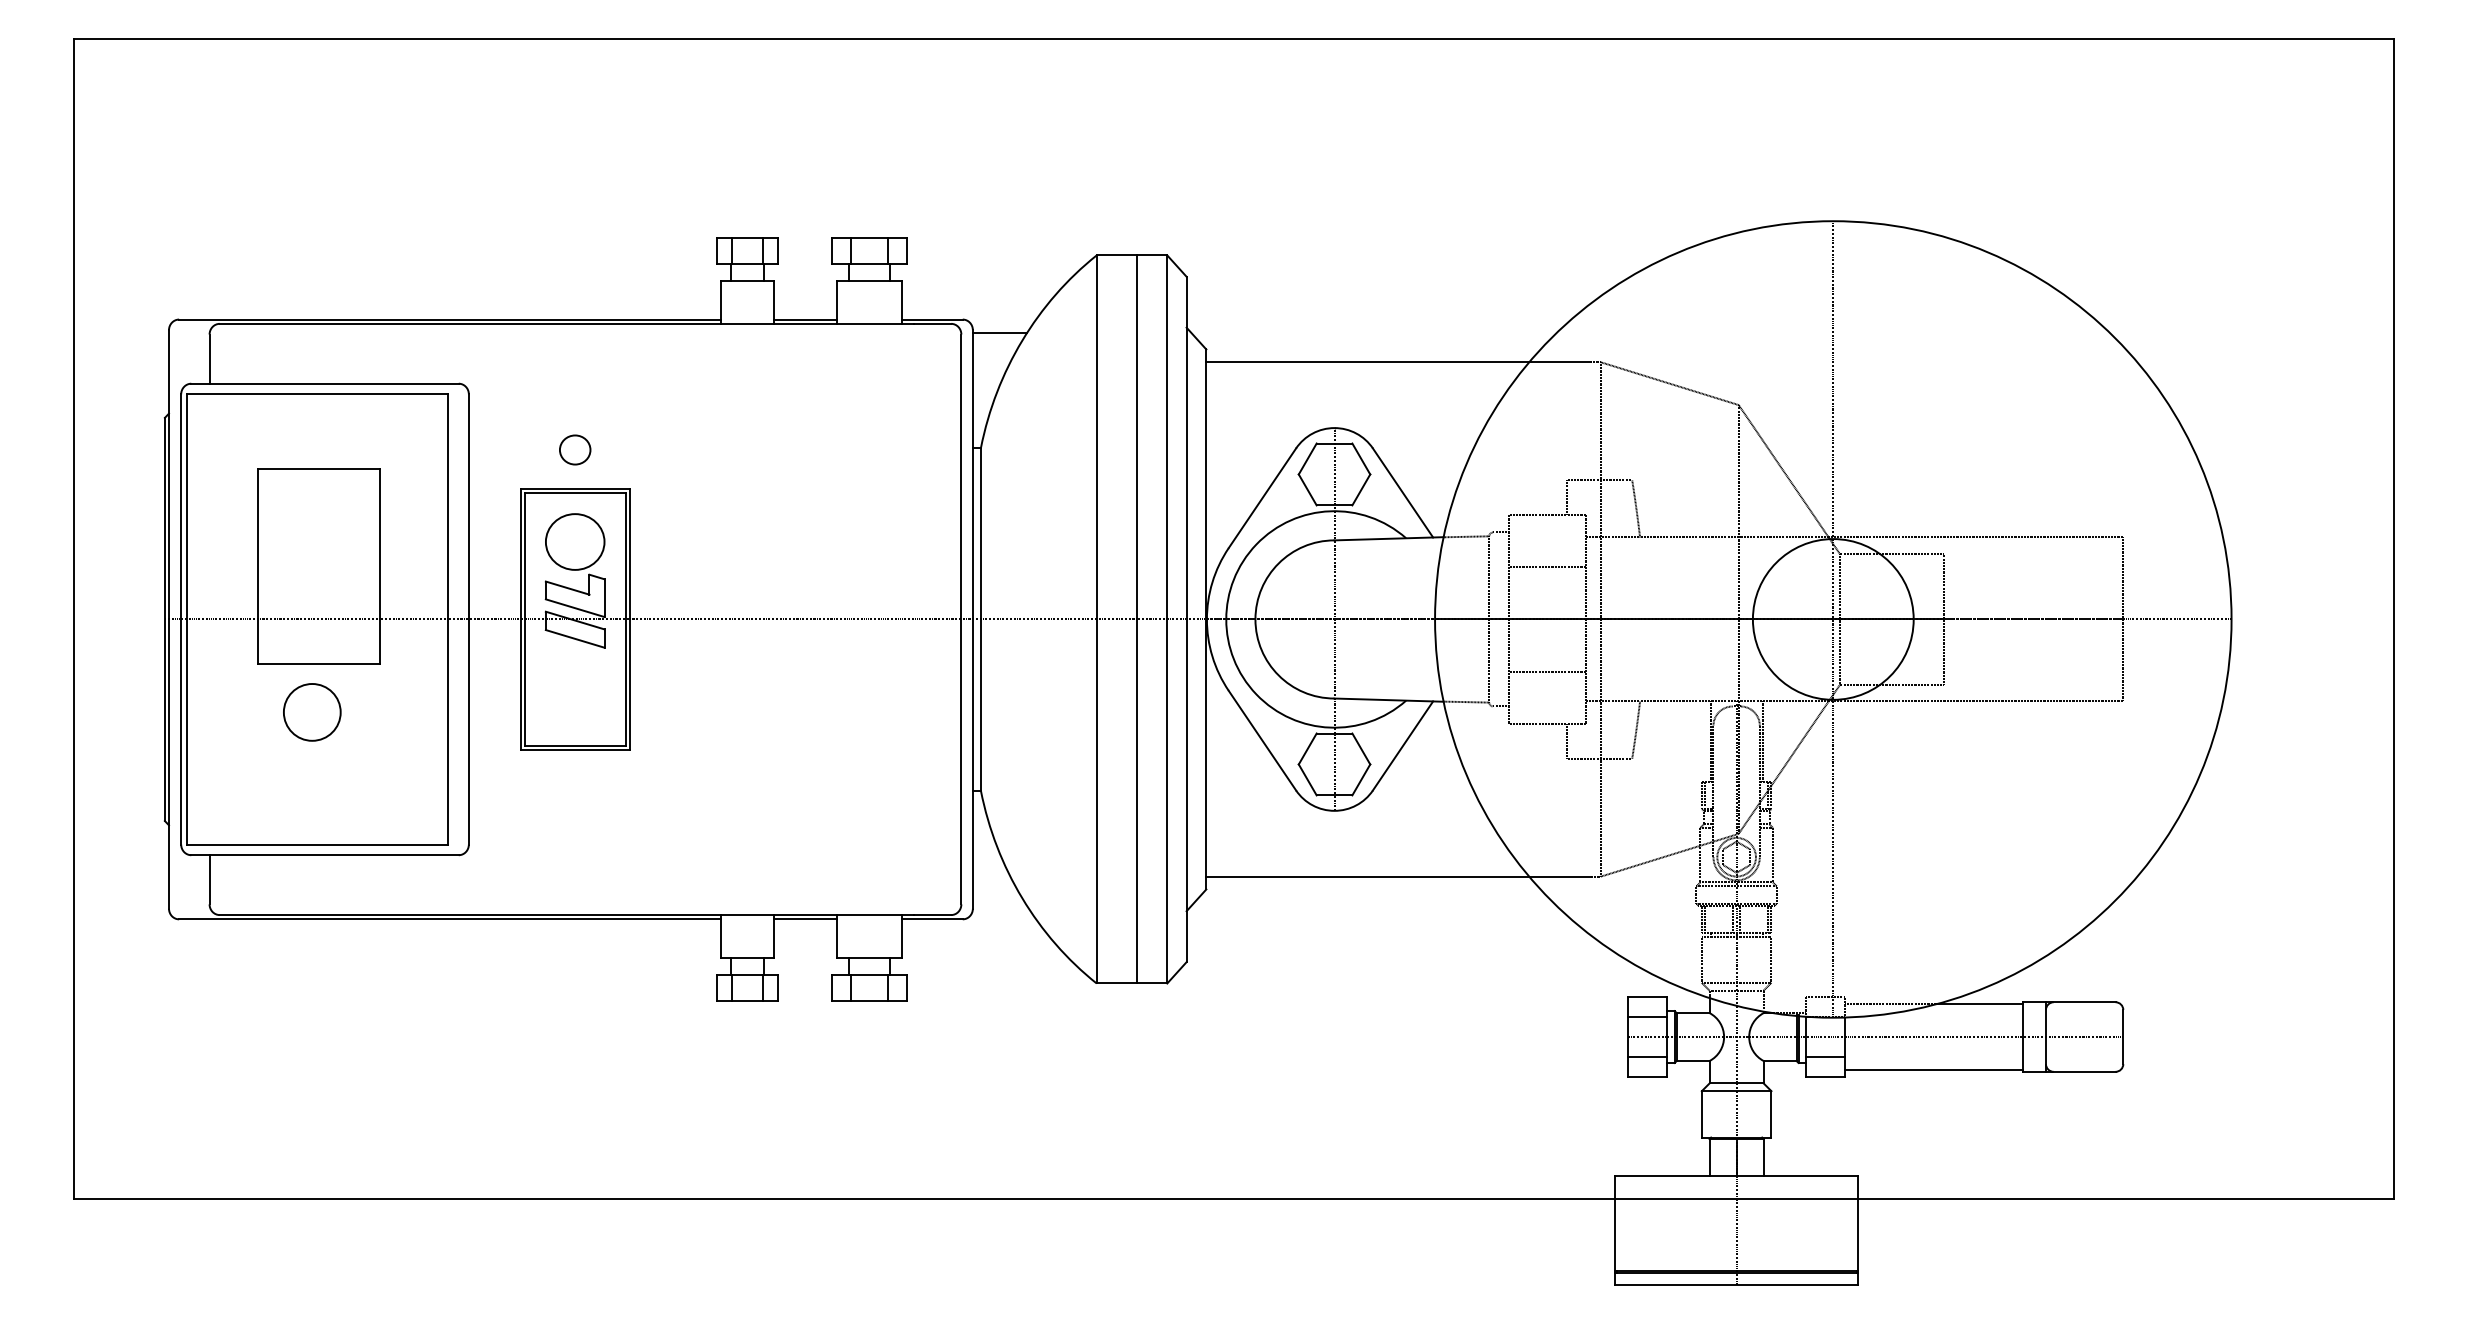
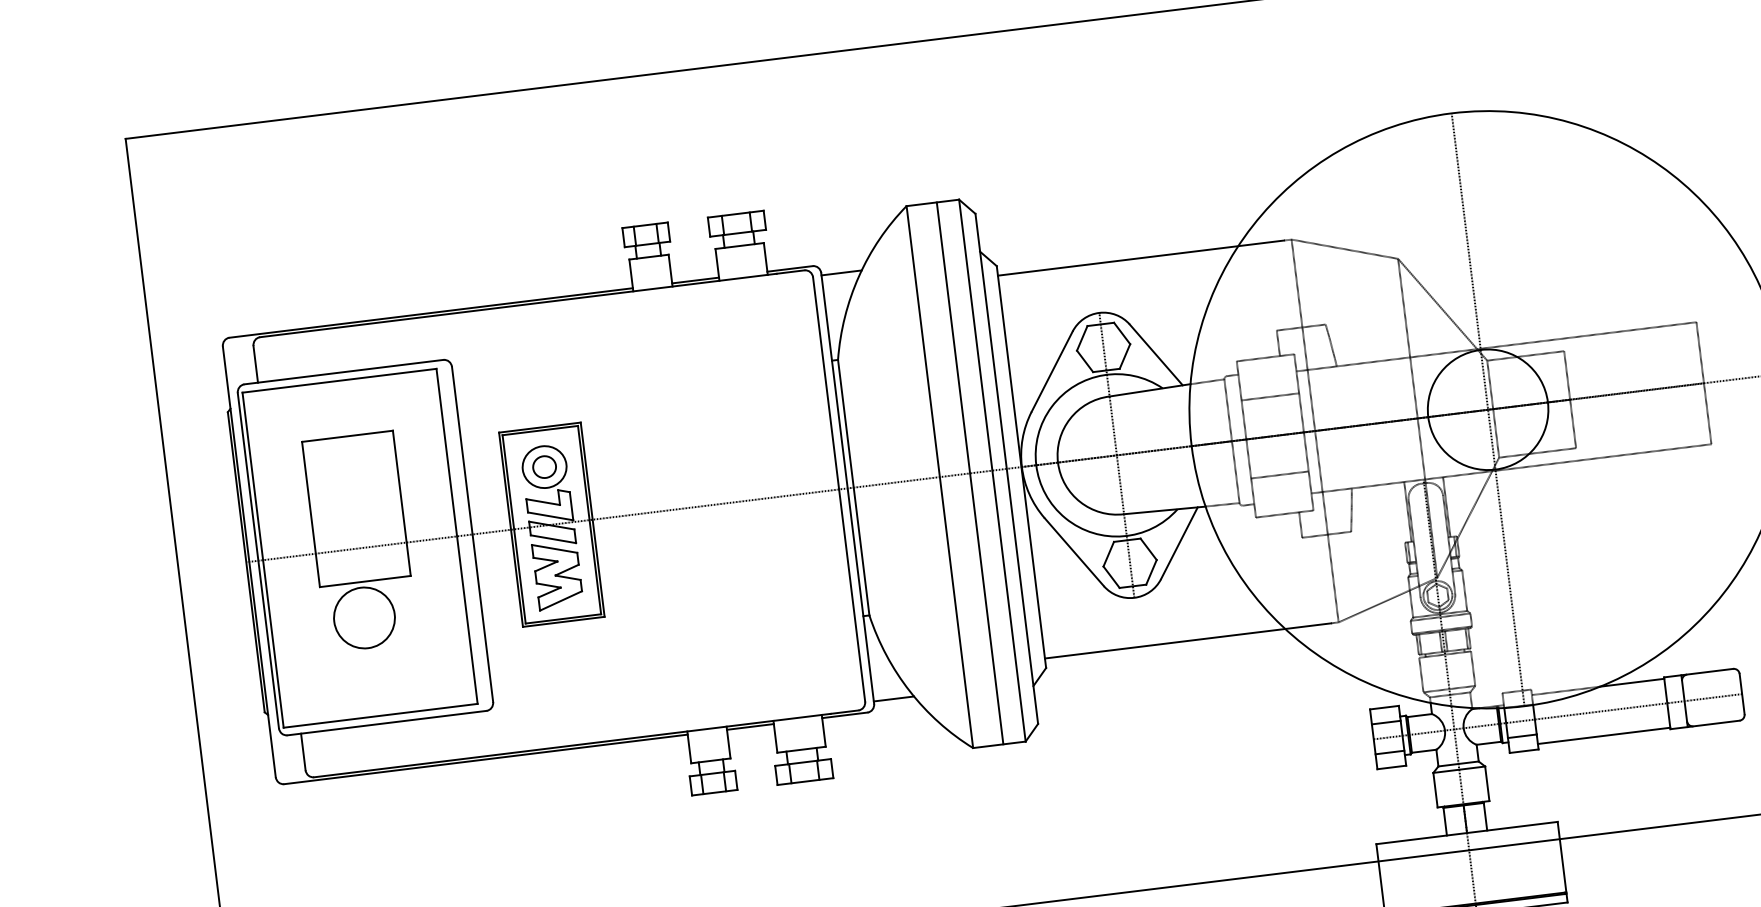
part: (575, 449) -> (544, 466), moved
part: (574, 687) -> (557, 575), added
circle: (311, 712) -> (363, 618), size x1.43
line: (999, 905) -> (893, 698), added

